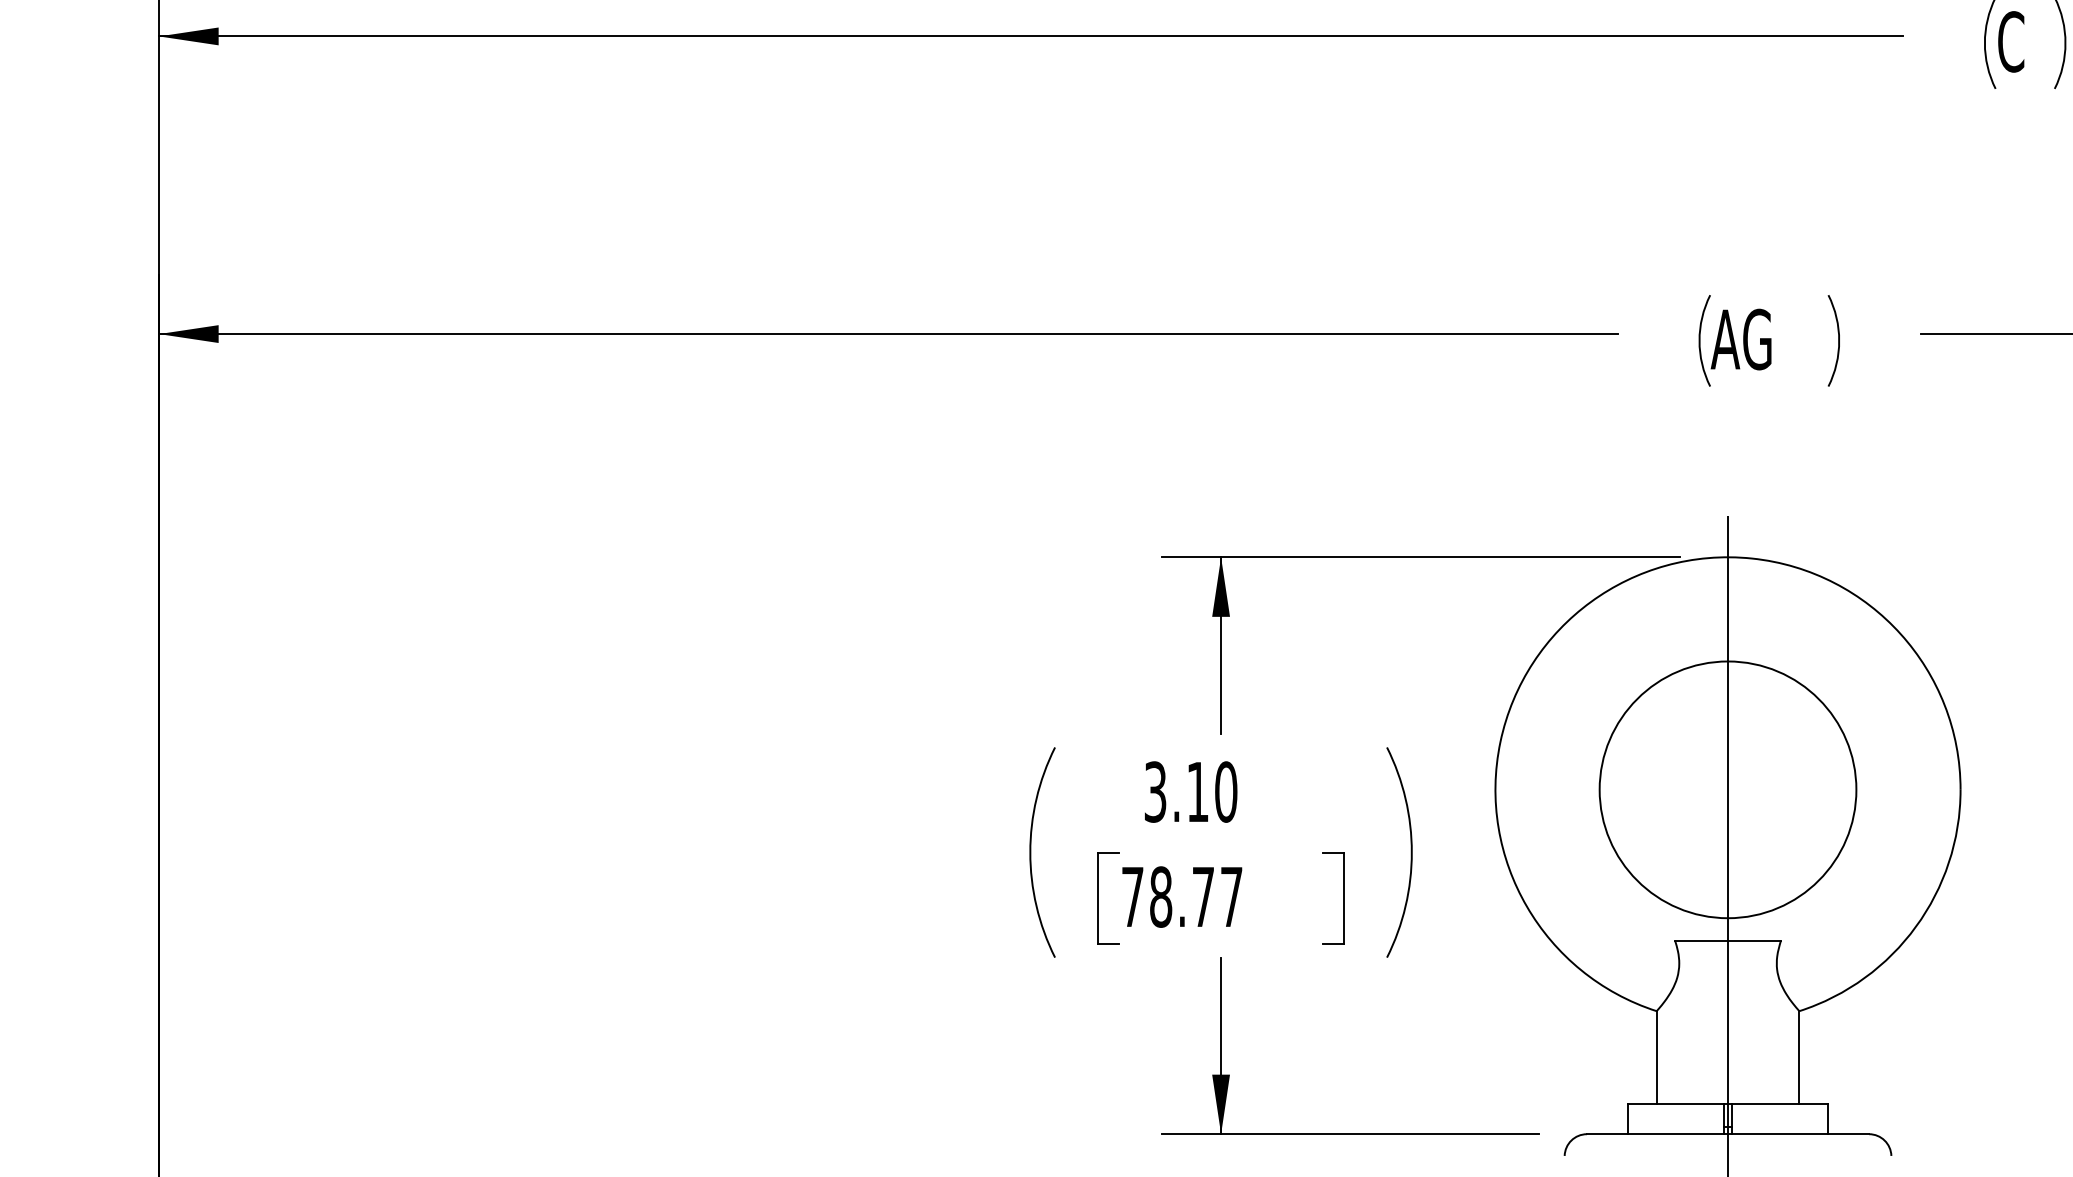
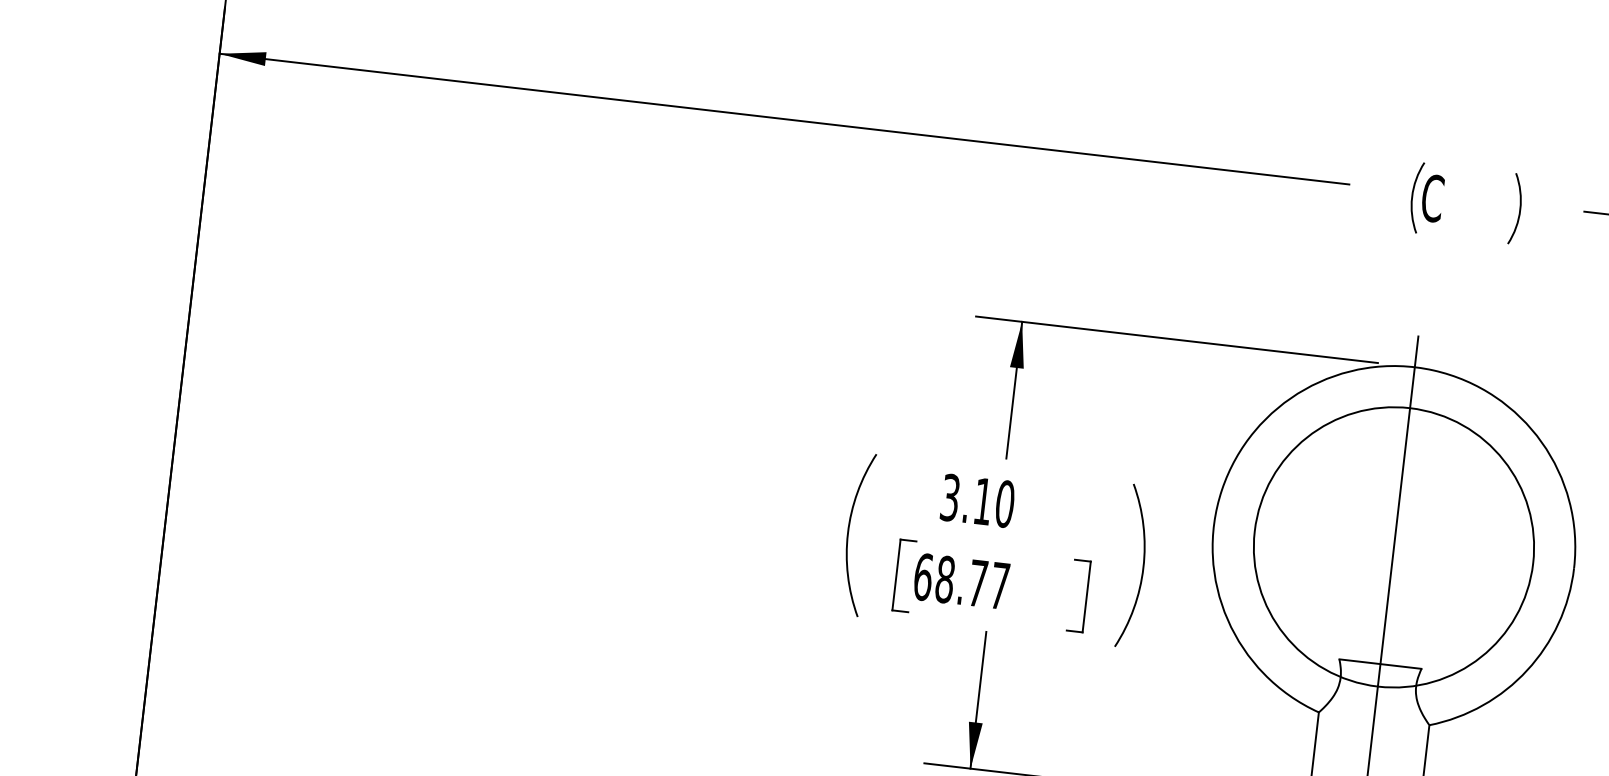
text: (1740, 339) -> (1443, 199), AG -> C
circle: (1727, 789) -> (1393, 547), size x1.4
text: (1132, 896) -> (923, 576), 78.77 -> 68.77

